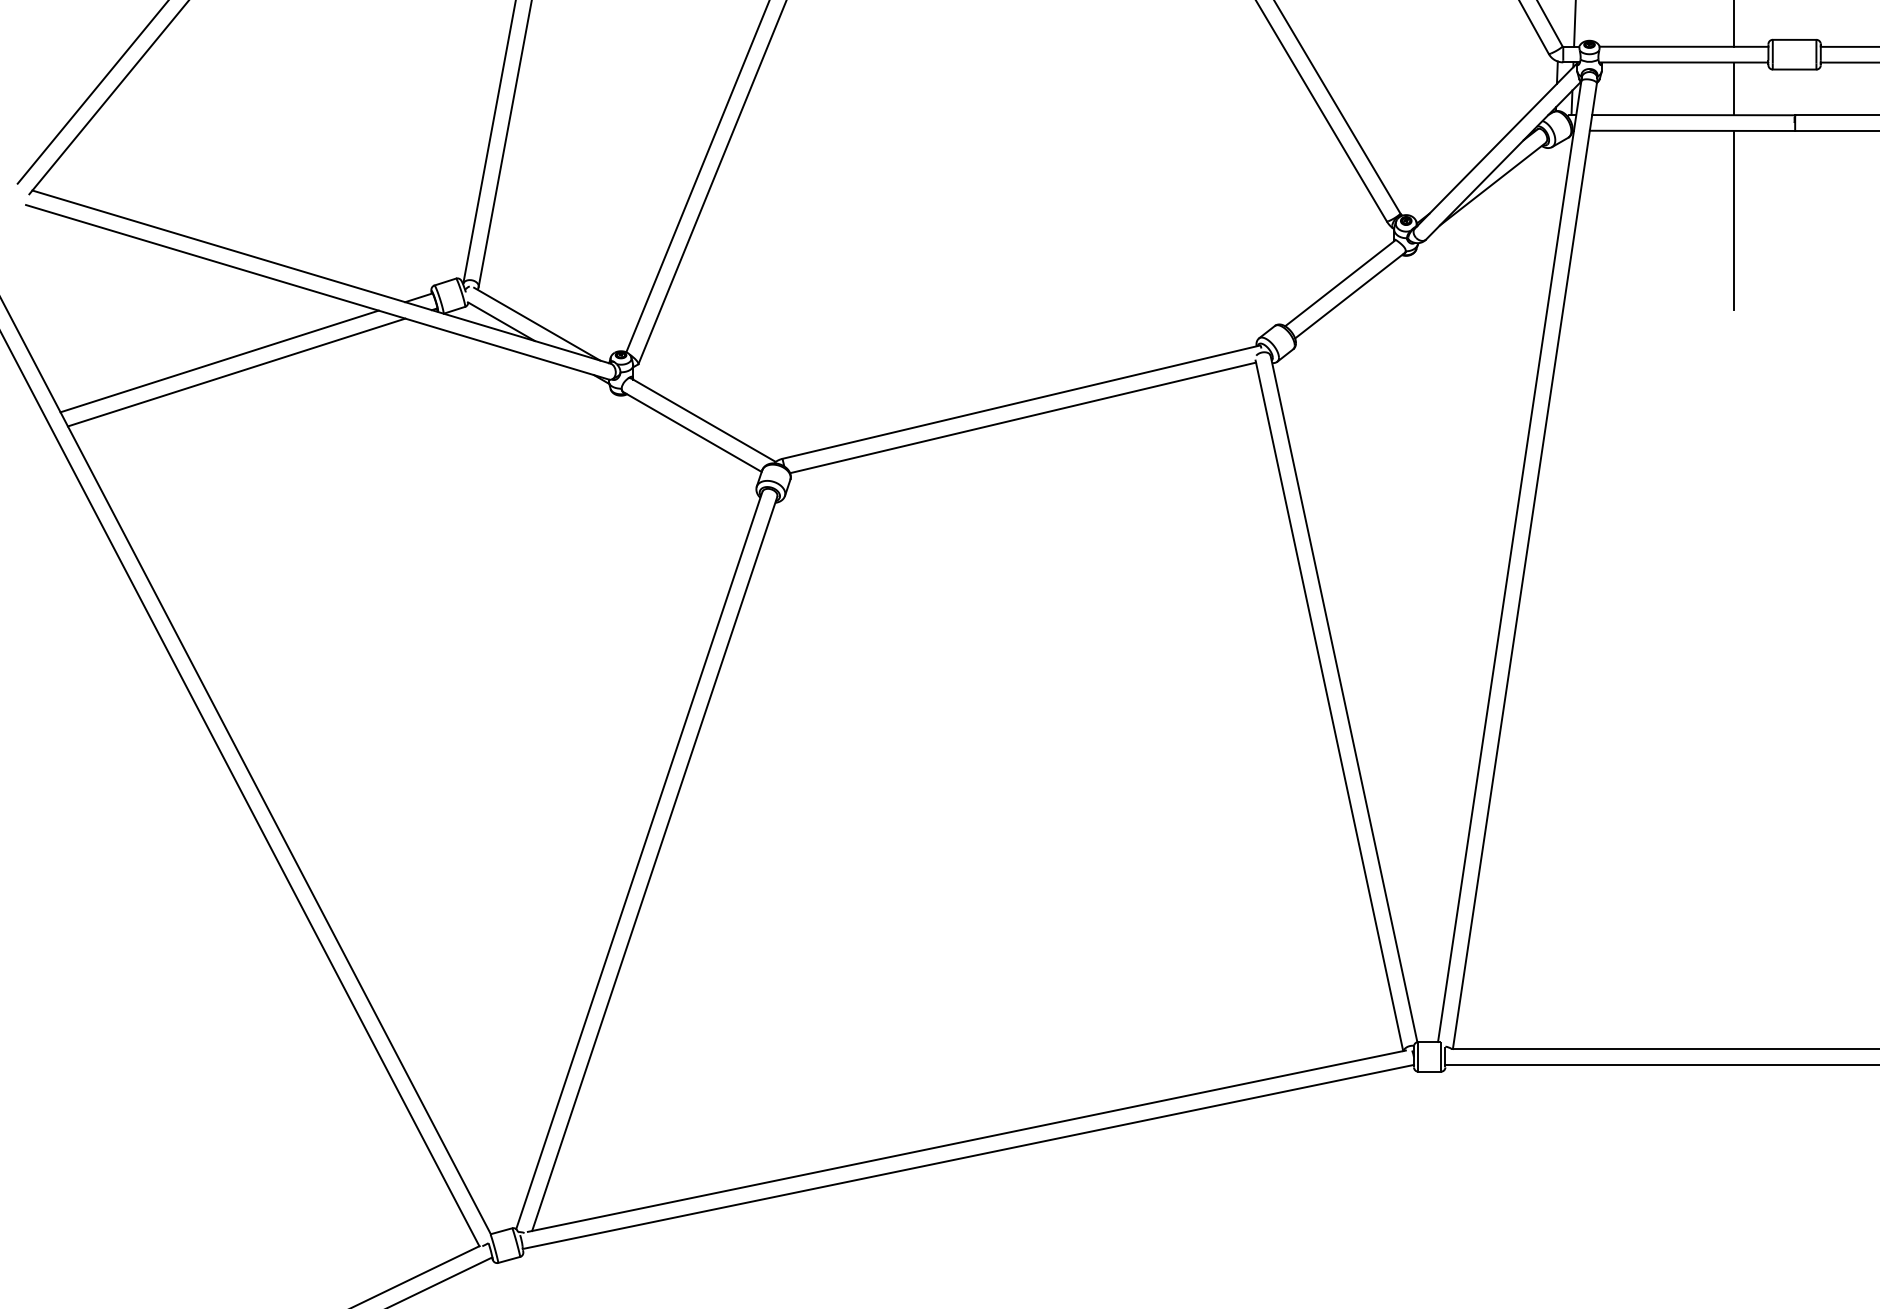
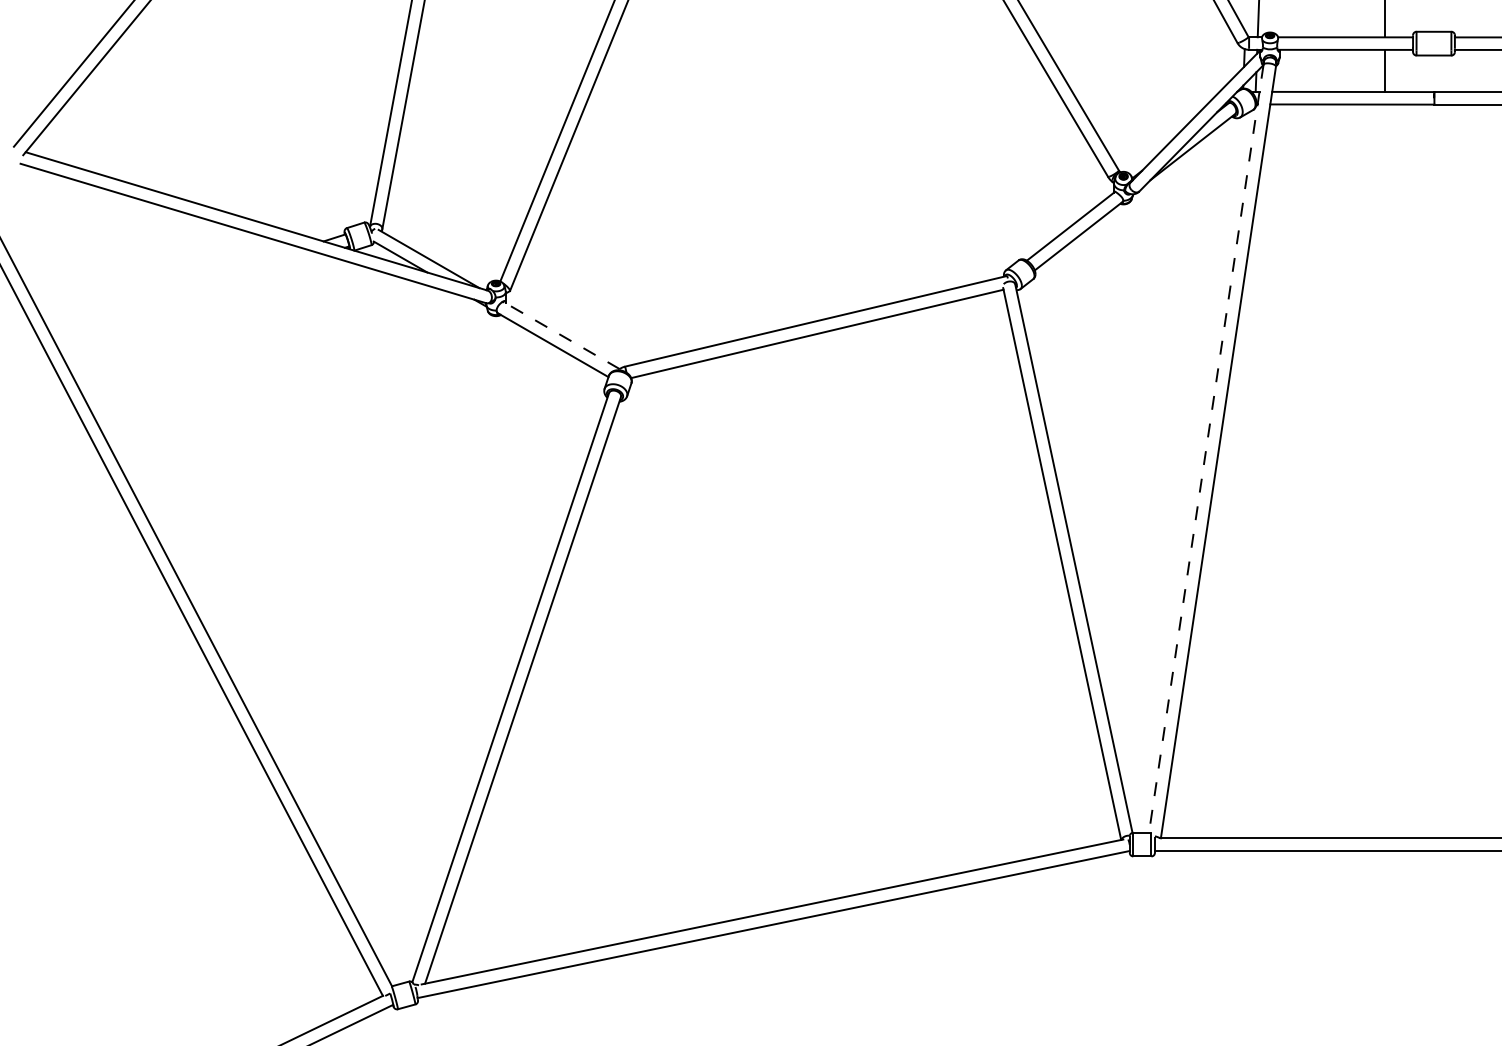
line: (1733, 220) -> (1385, 176), removed
line: (219, 361) -> (175, 288), removed
line: (236, 372) -> (188, 297), removed
line: (702, 419) -> (561, 335), solid -> dashed
line: (1509, 562) -> (1206, 449), solid -> dashed

